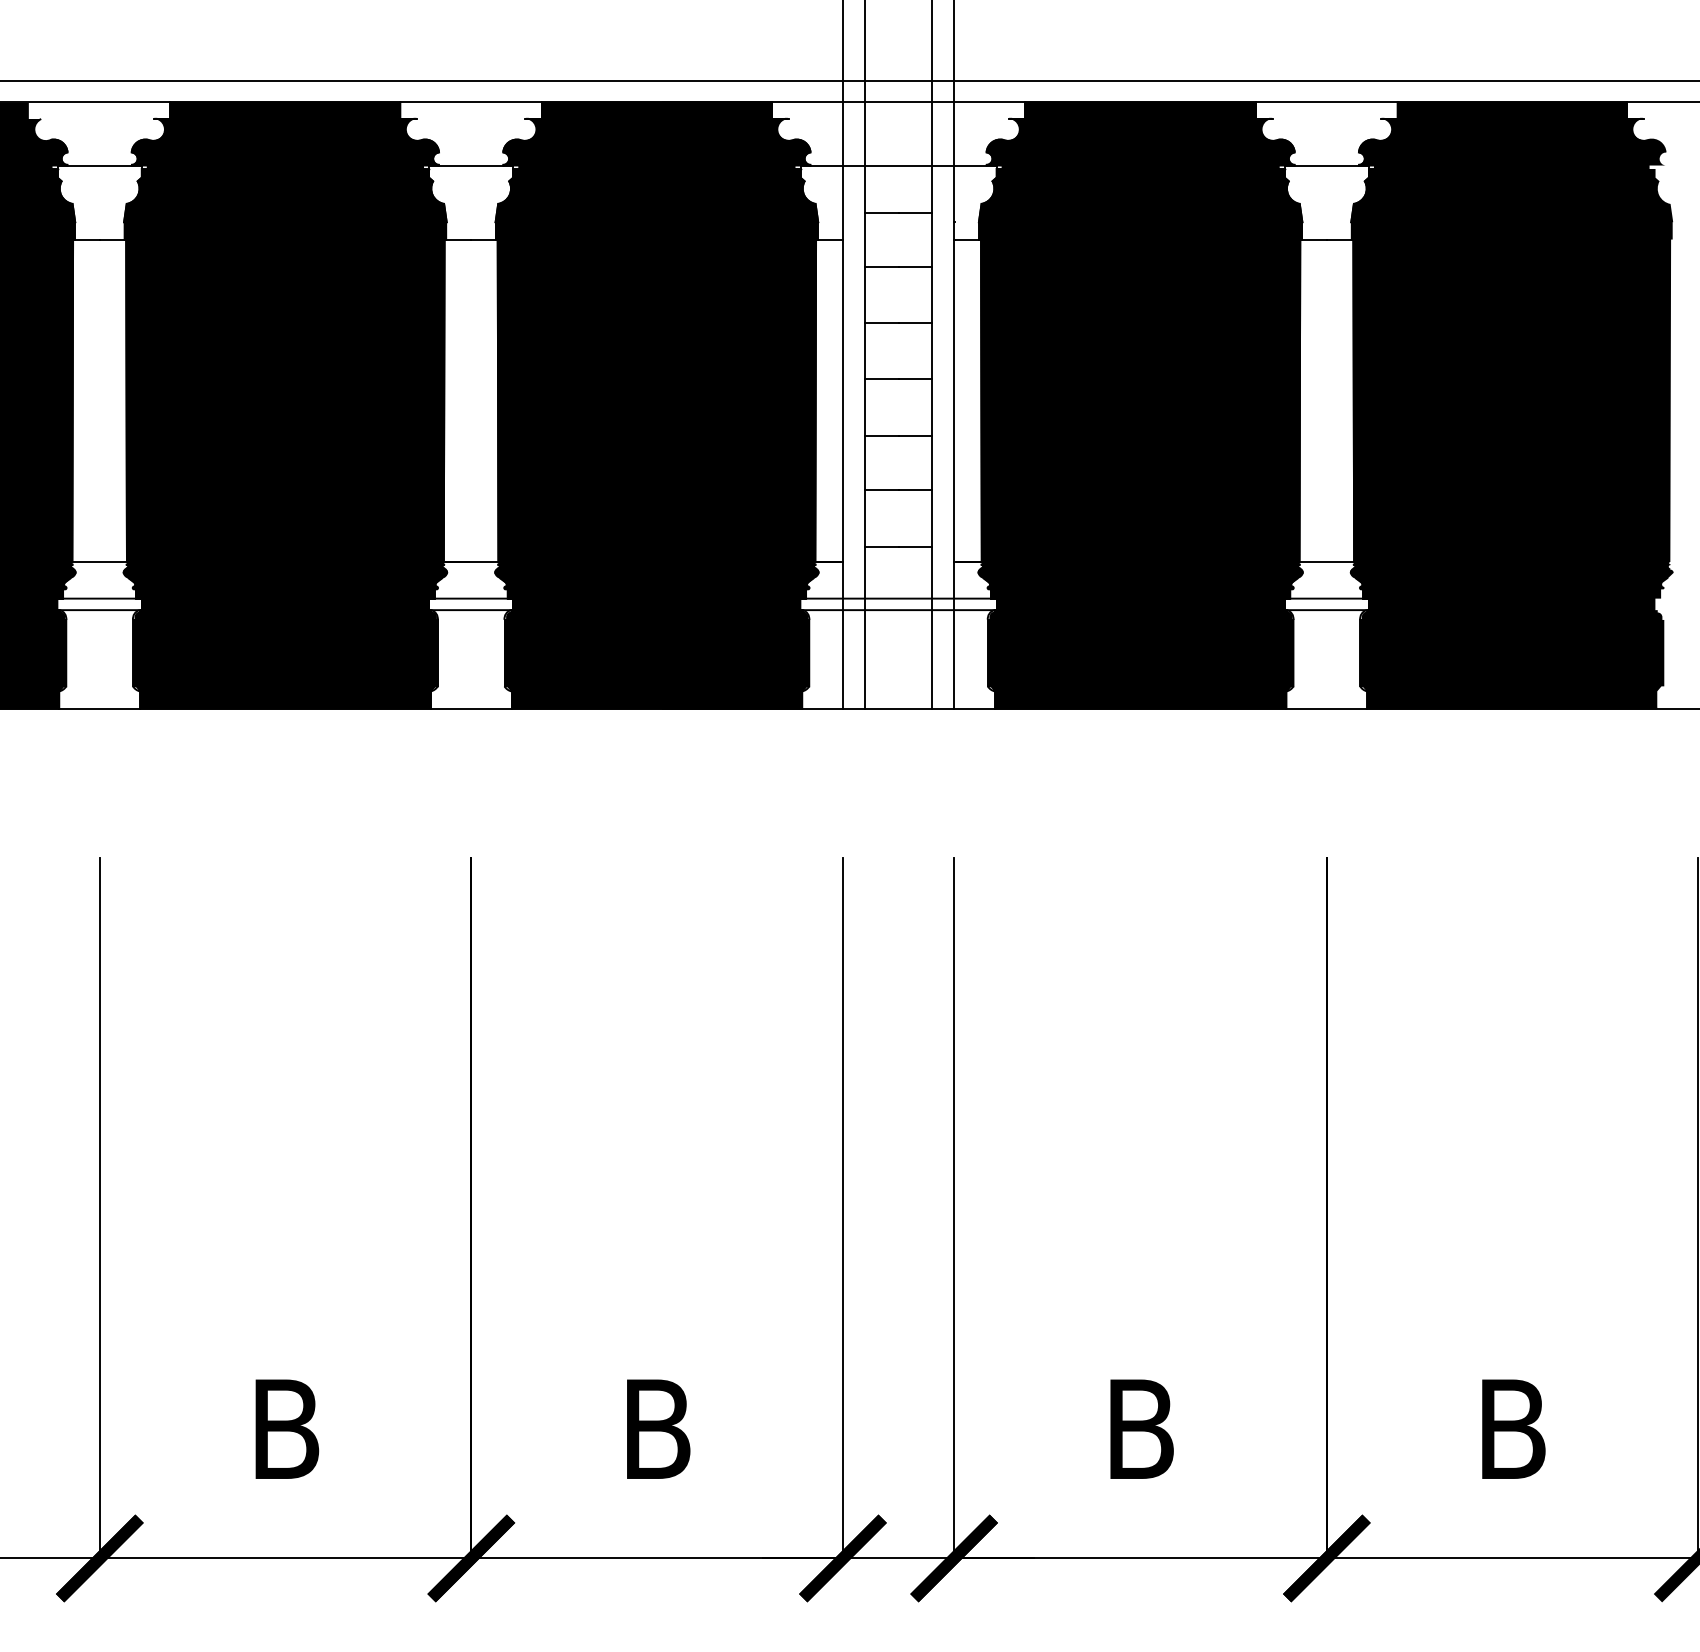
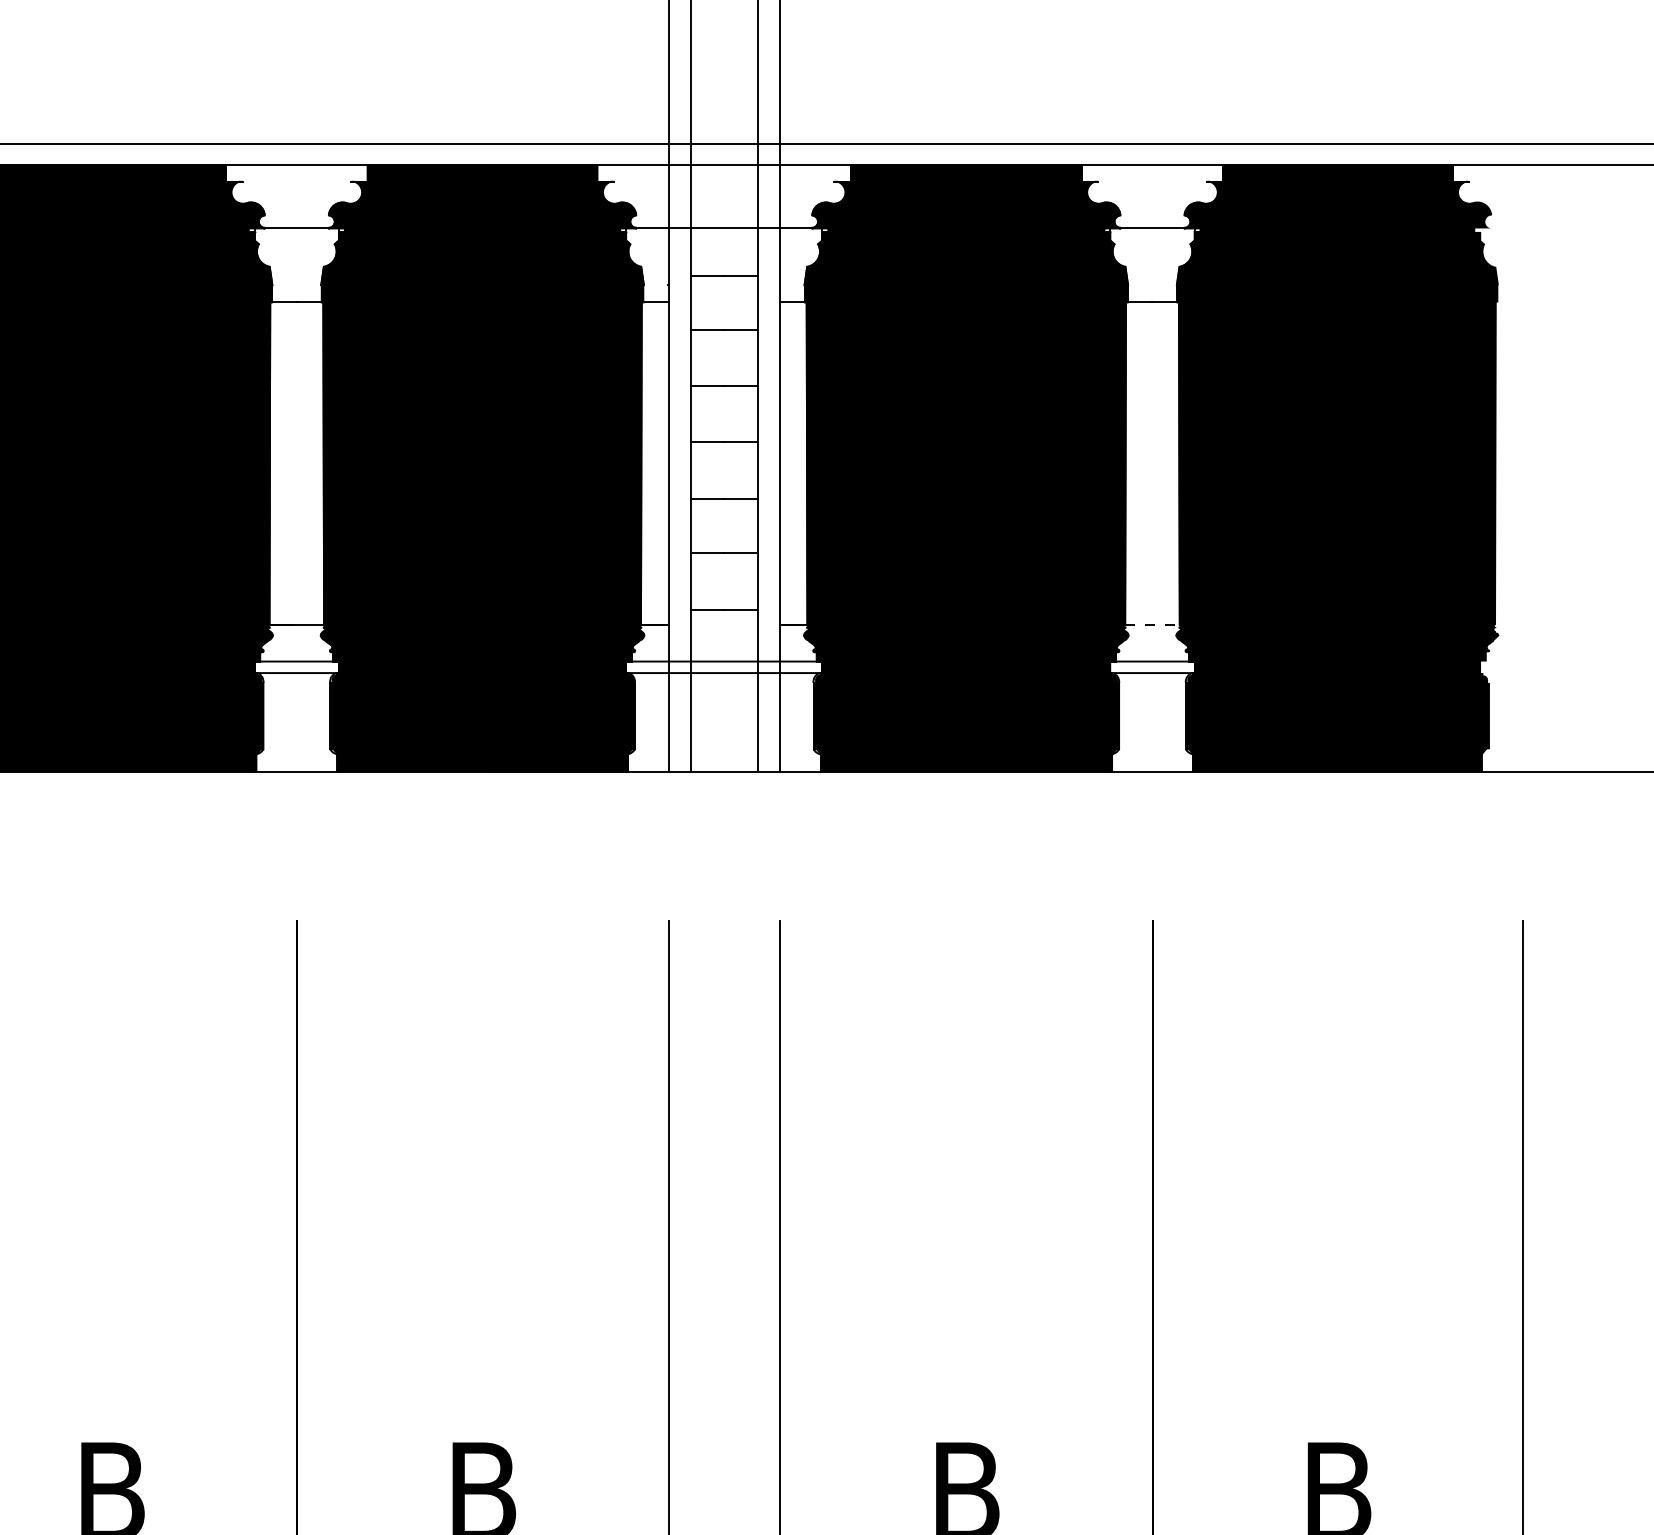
line: (1327, 562) -> (1153, 625), solid -> dashed

